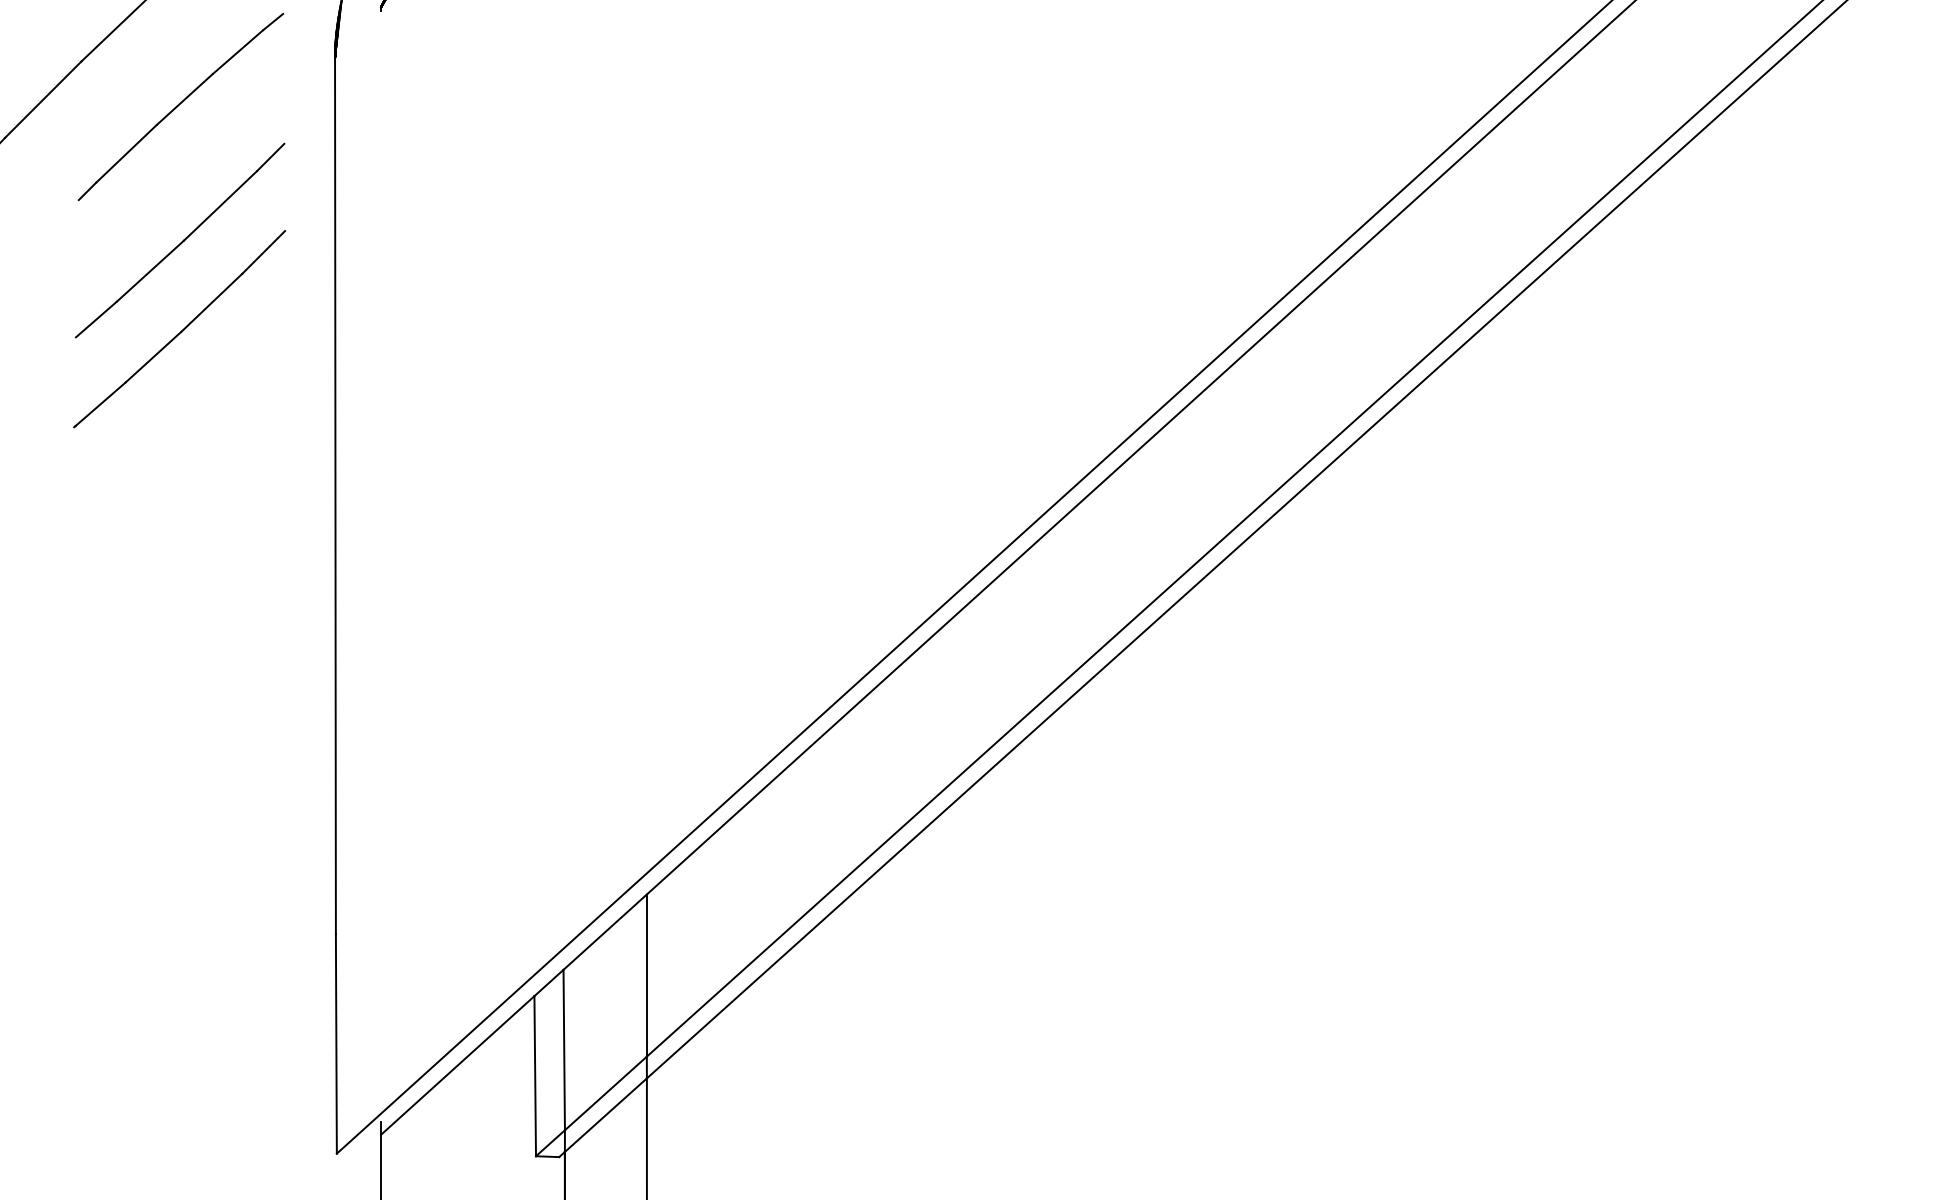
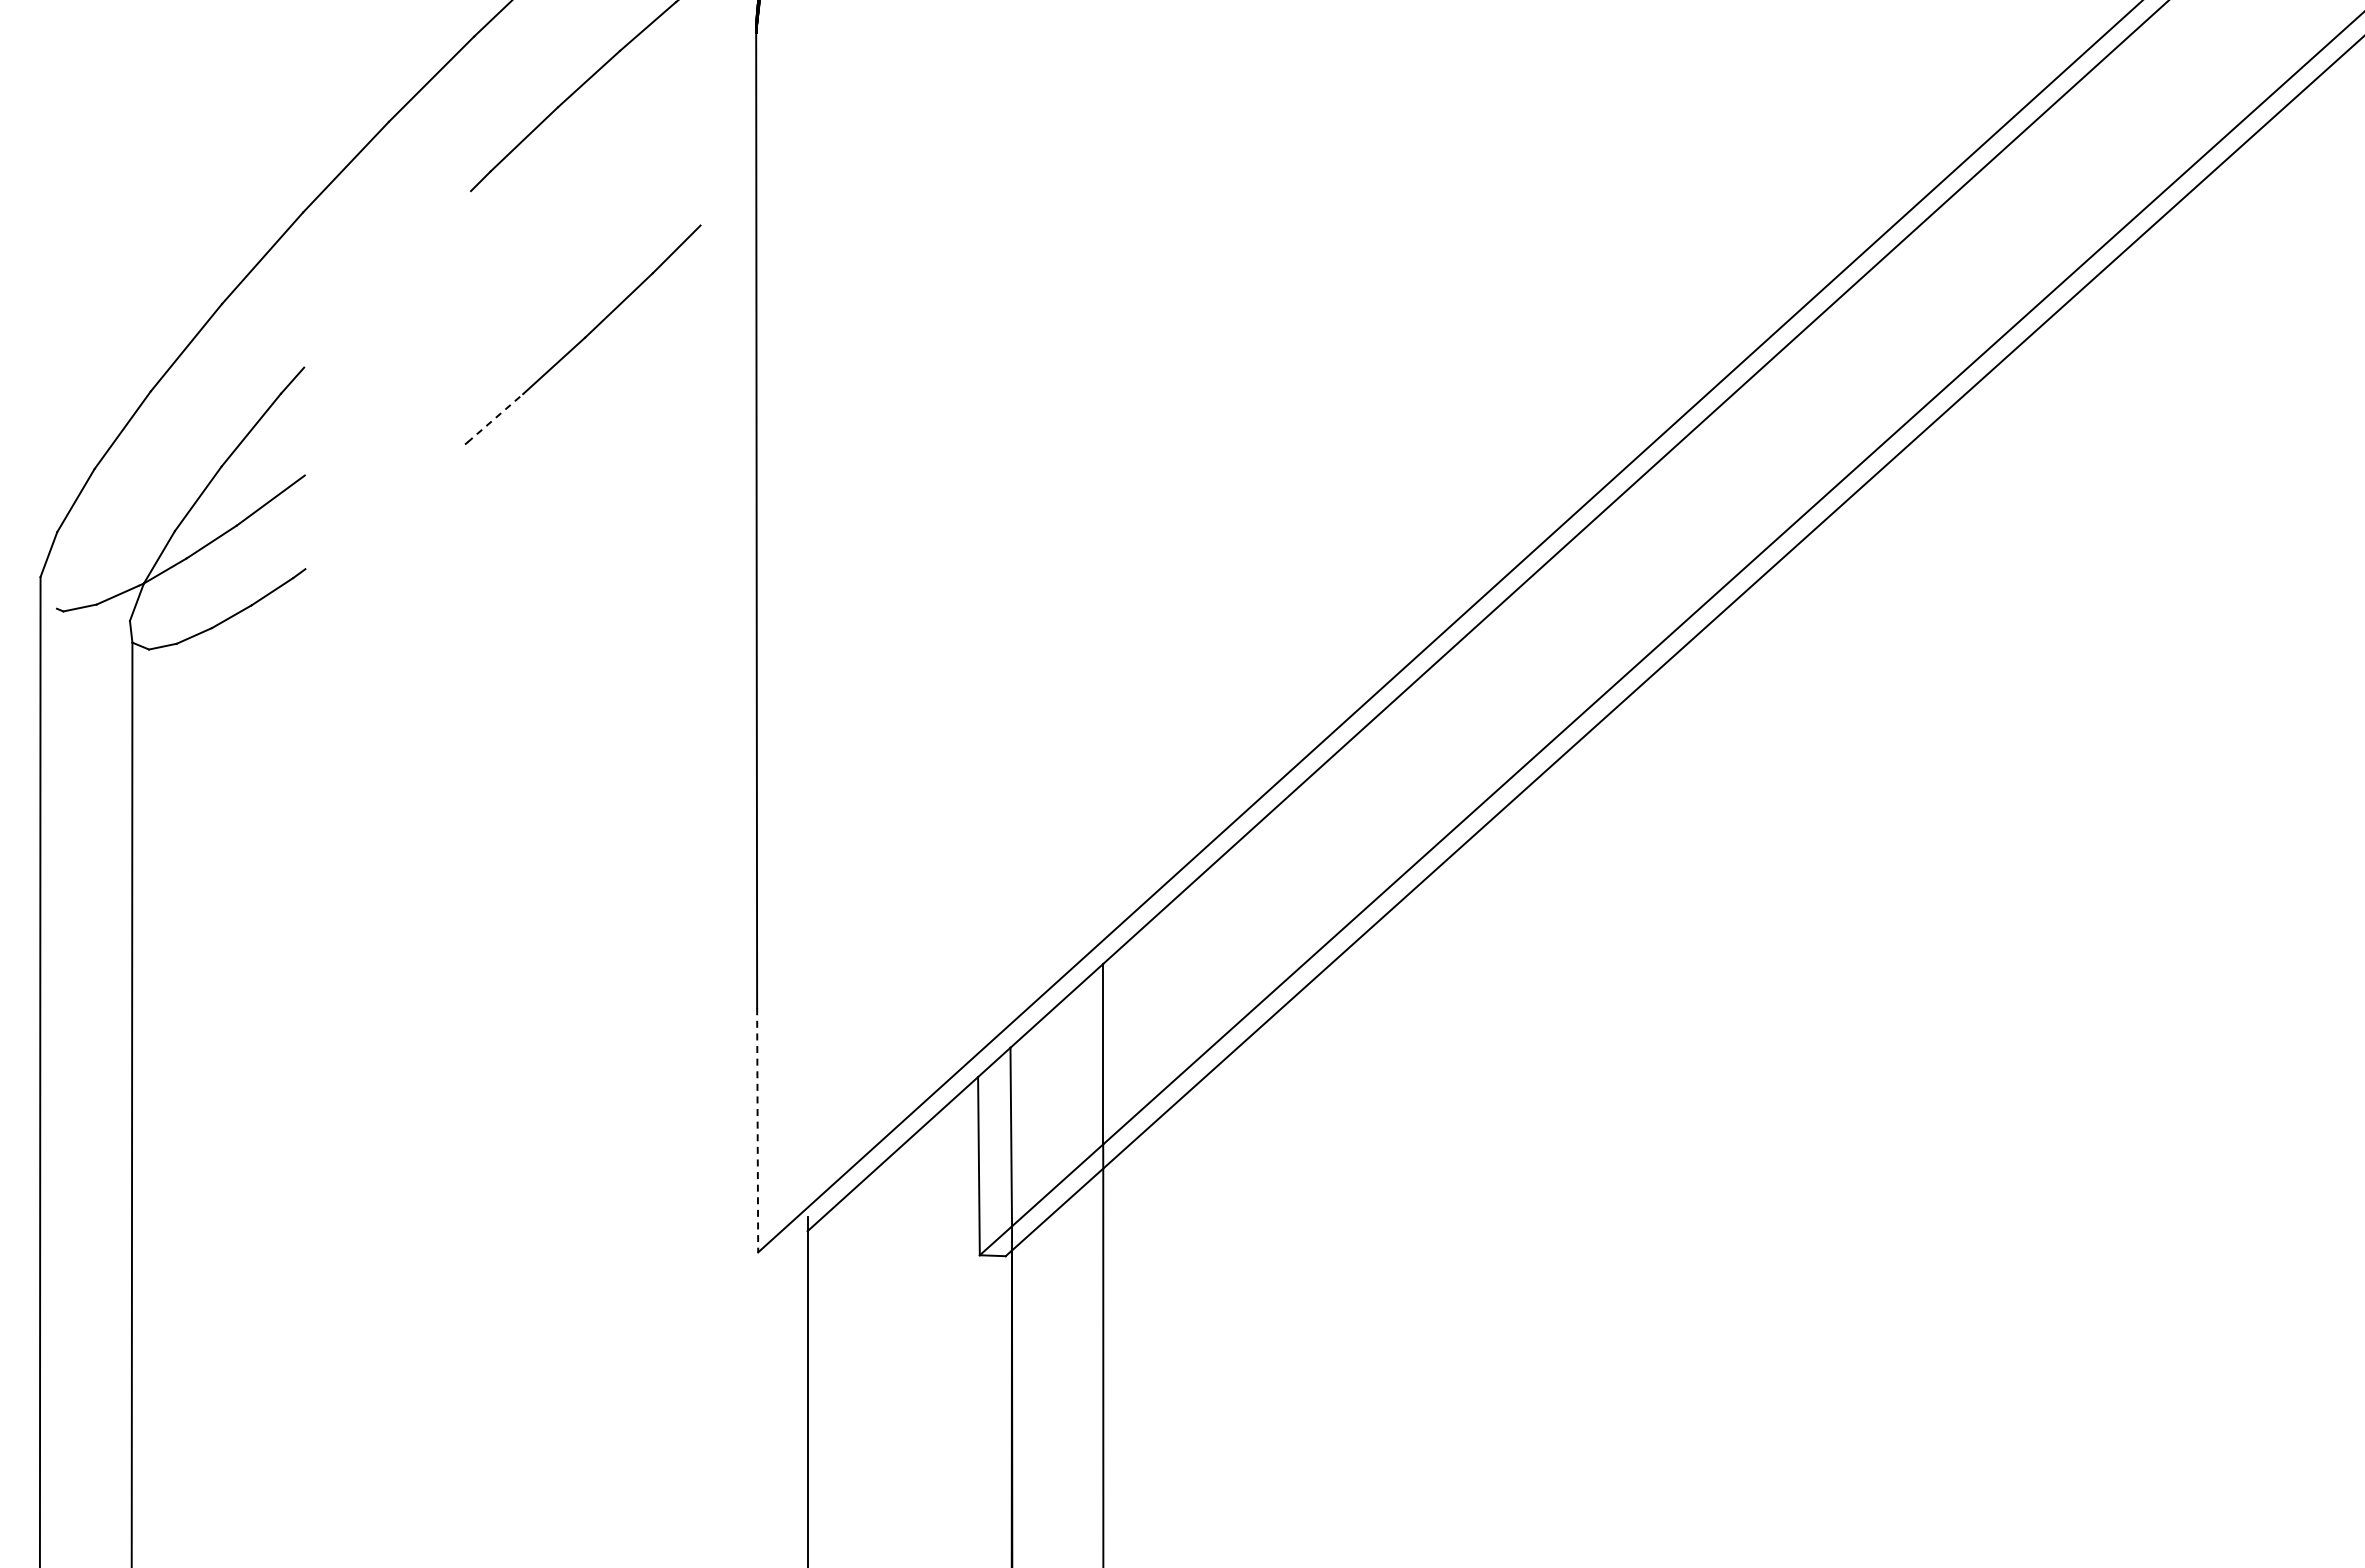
part: (179, 239) -> (583, 235), removed
line: (100, 404) -> (495, 418), solid -> dashed
line: (336, 1044) -> (757, 1130), solid -> dashed

